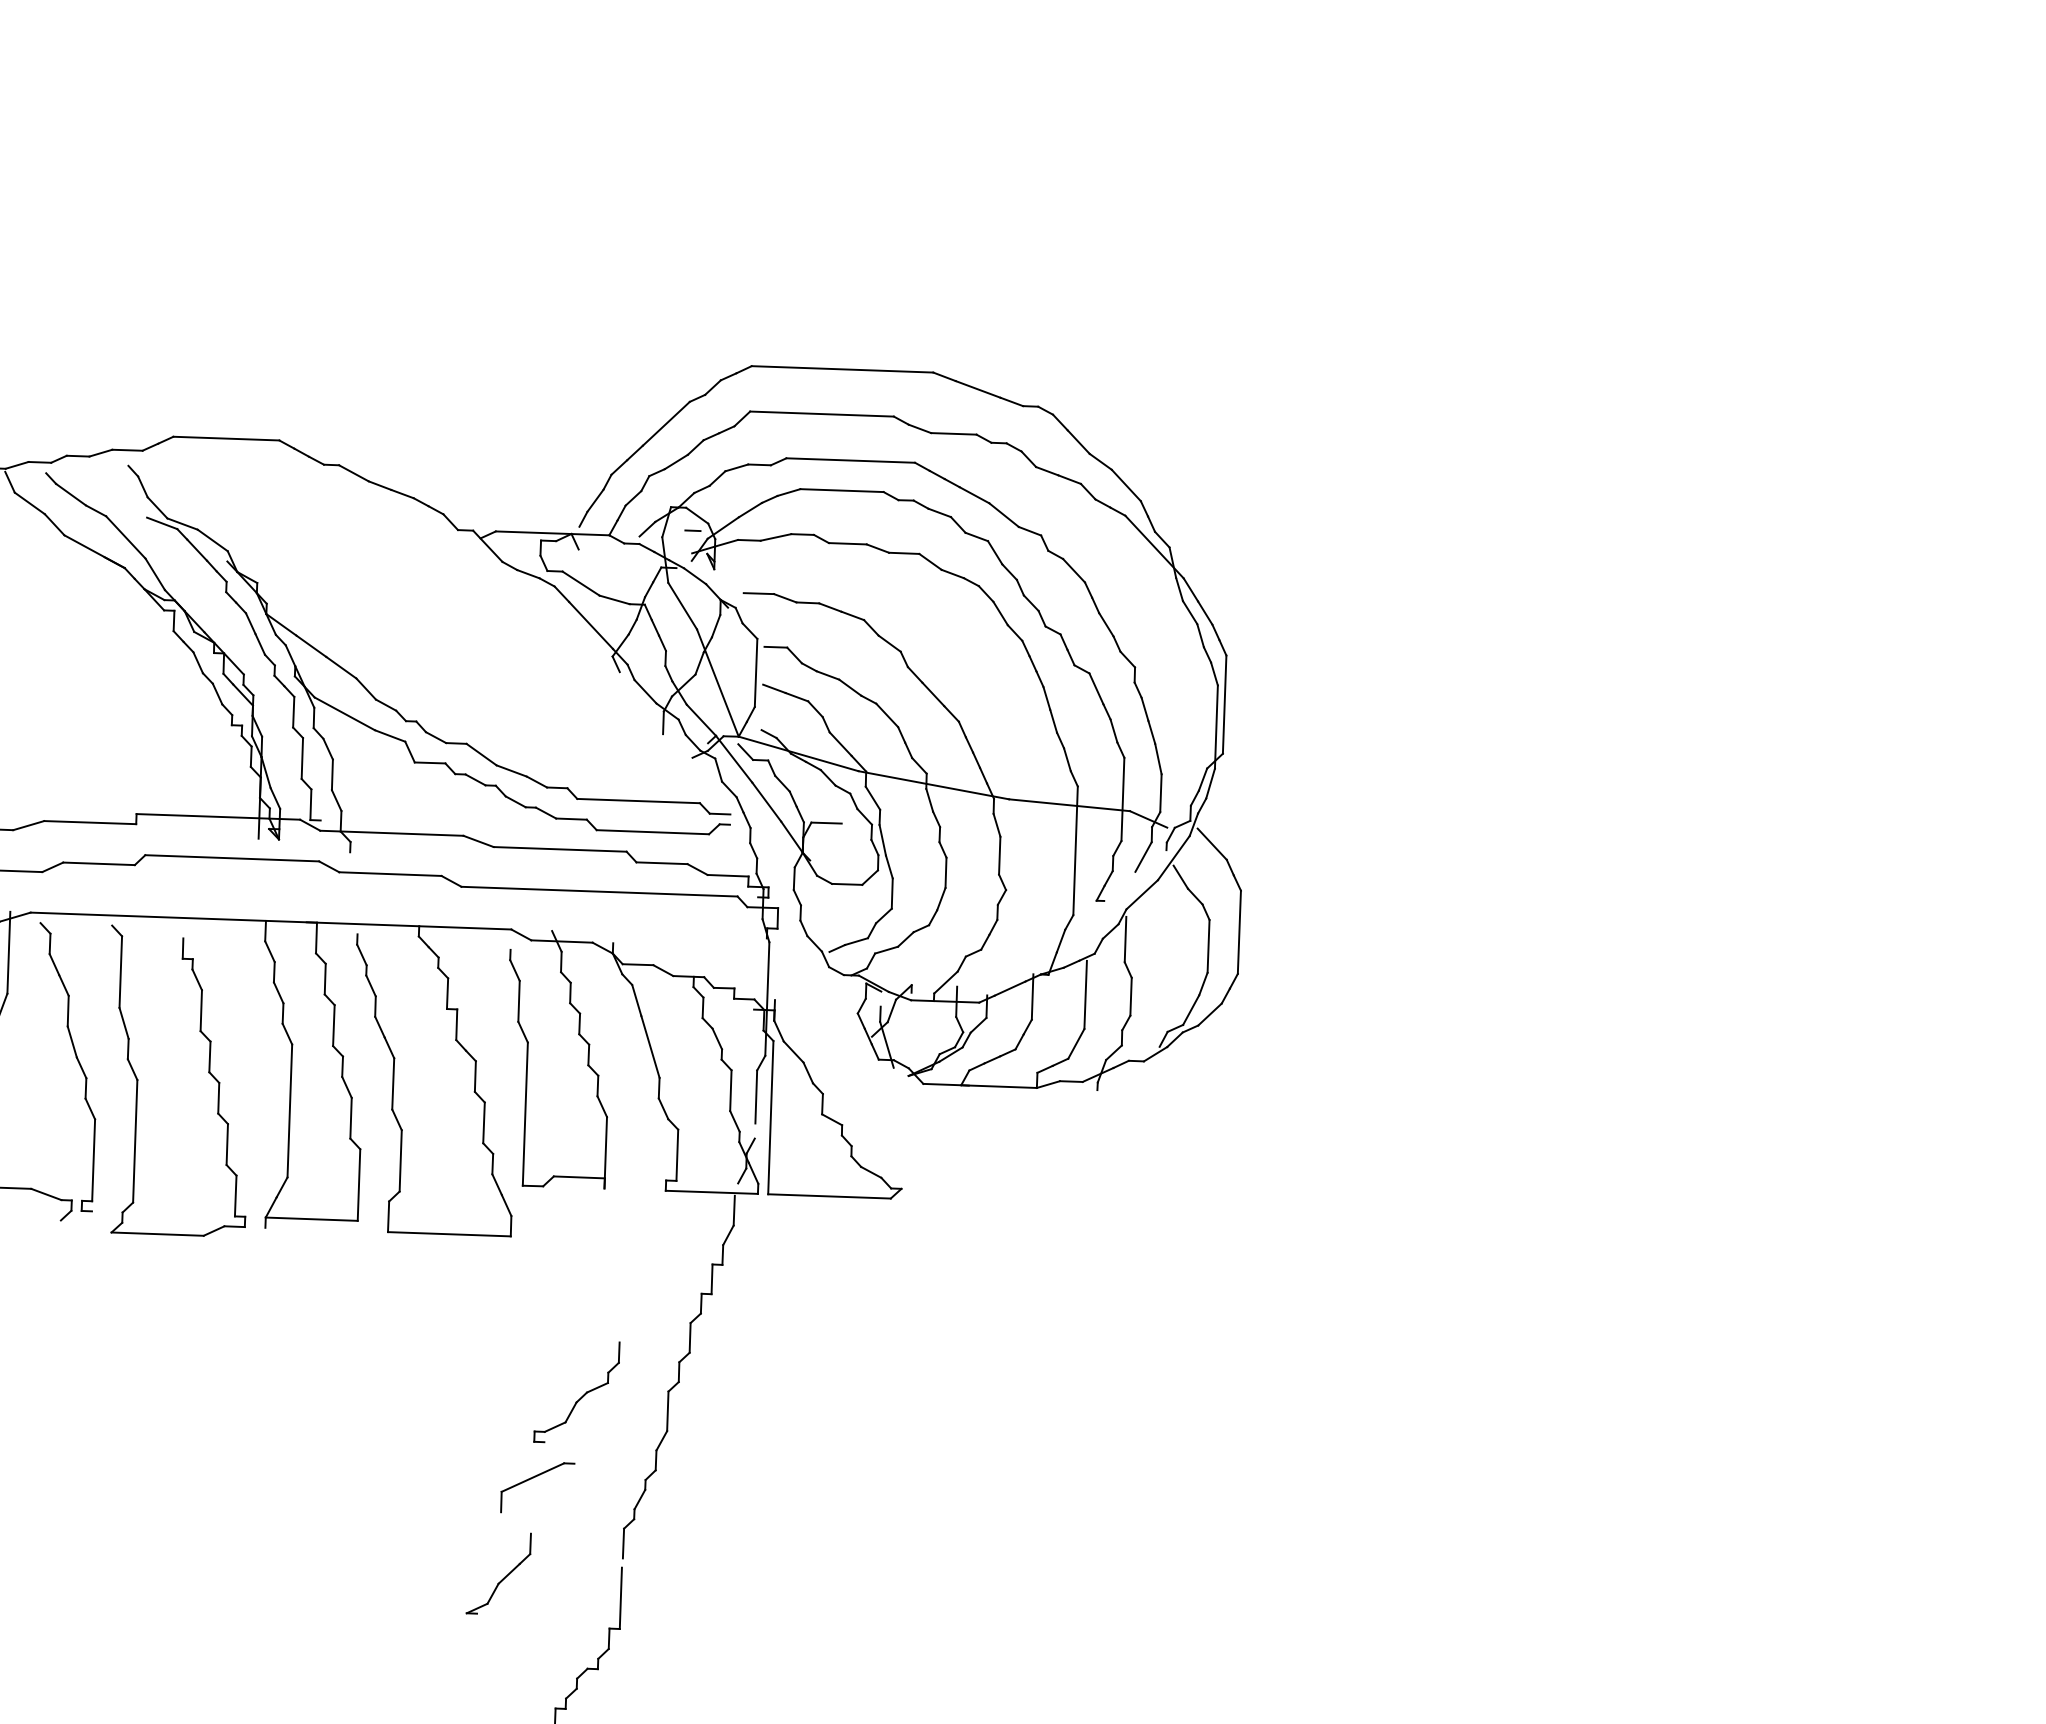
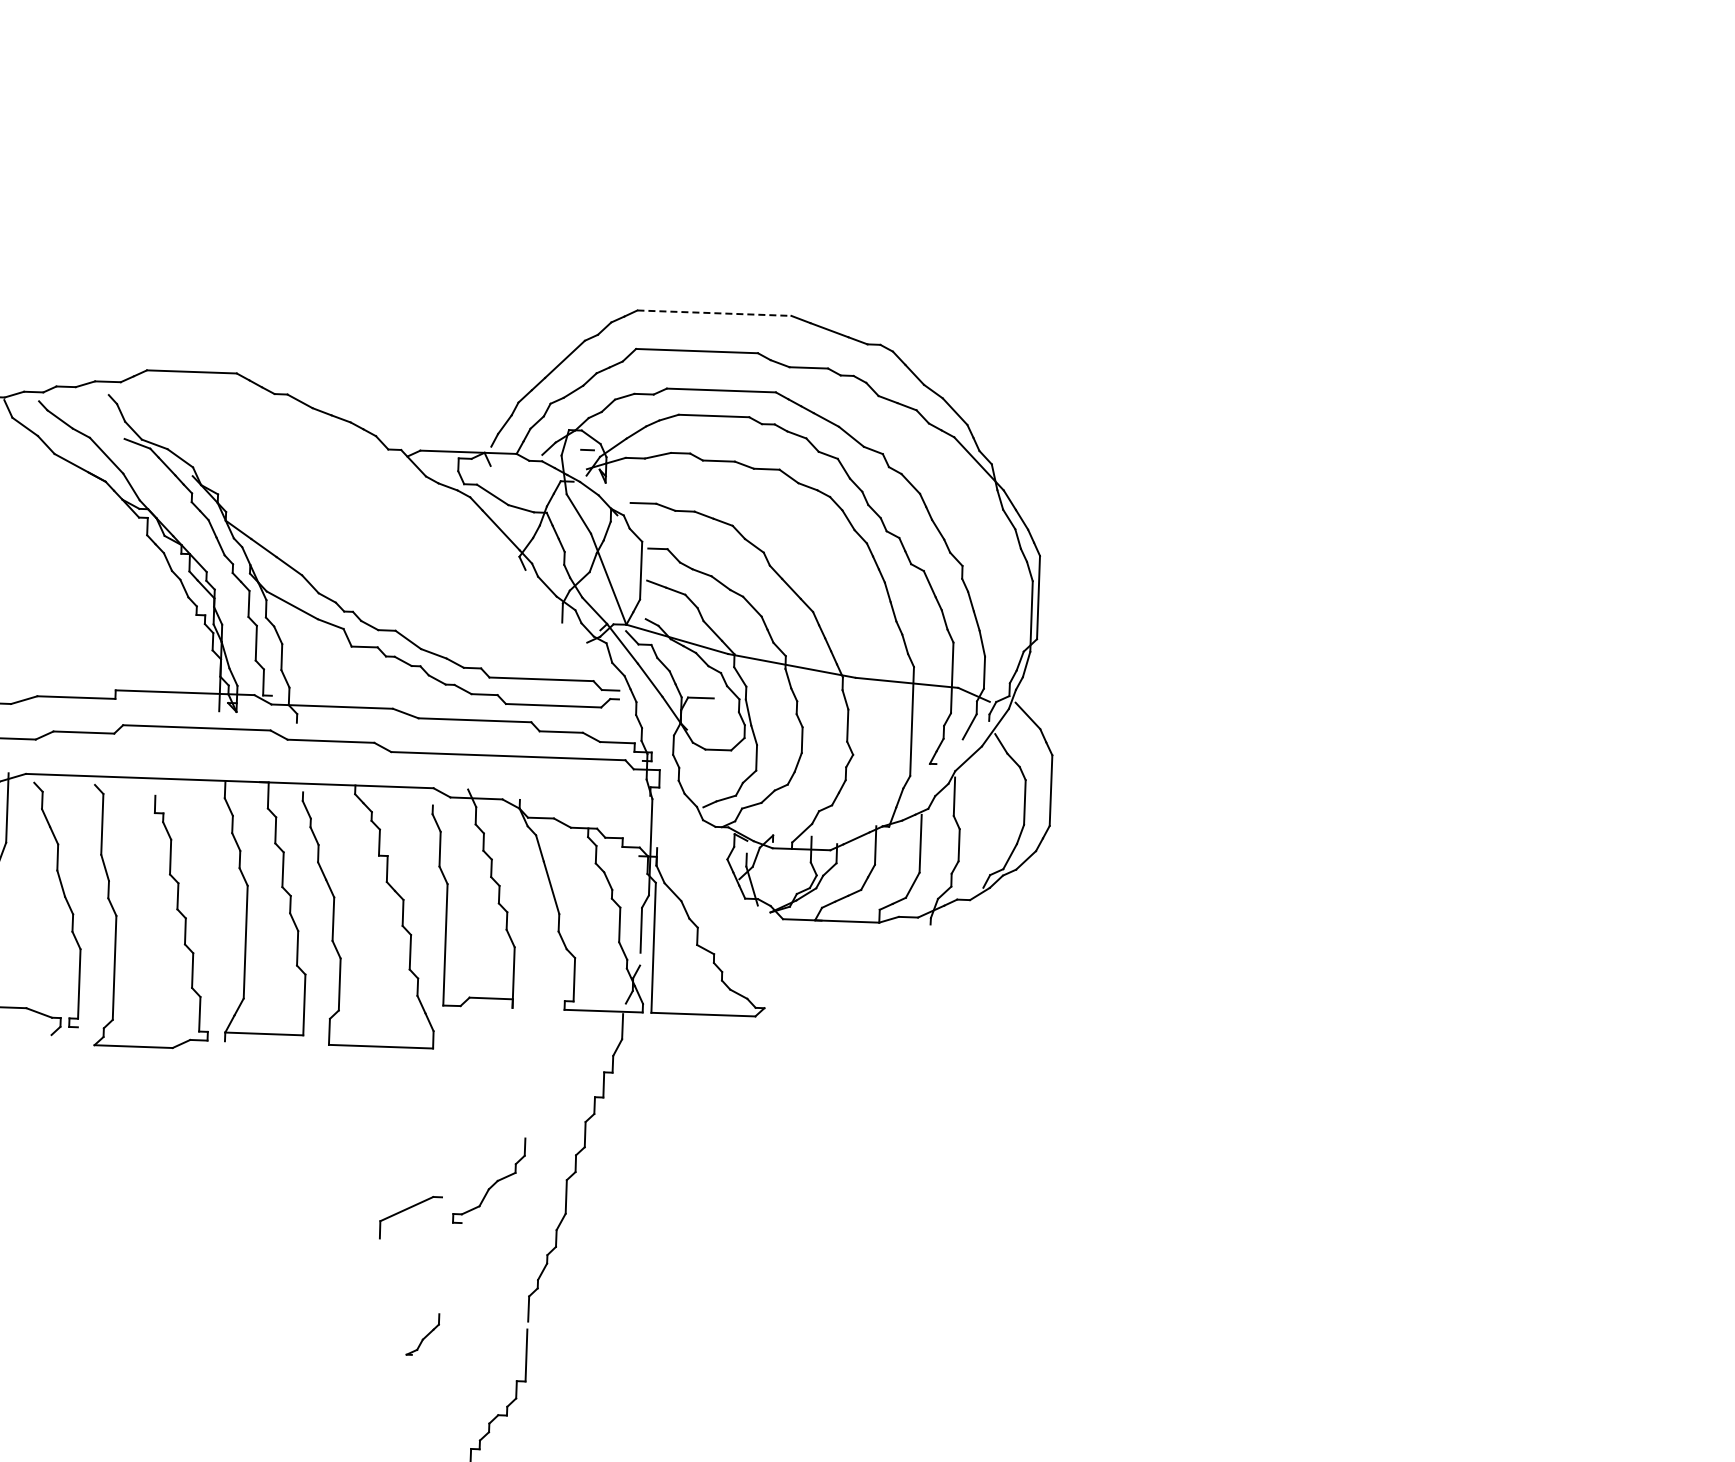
line: (842, 369) -> (714, 313), solid -> dashed
part: (532, 1479) -> (406, 1210), moved
part: (498, 1573) -> (422, 1334), size x0.6

